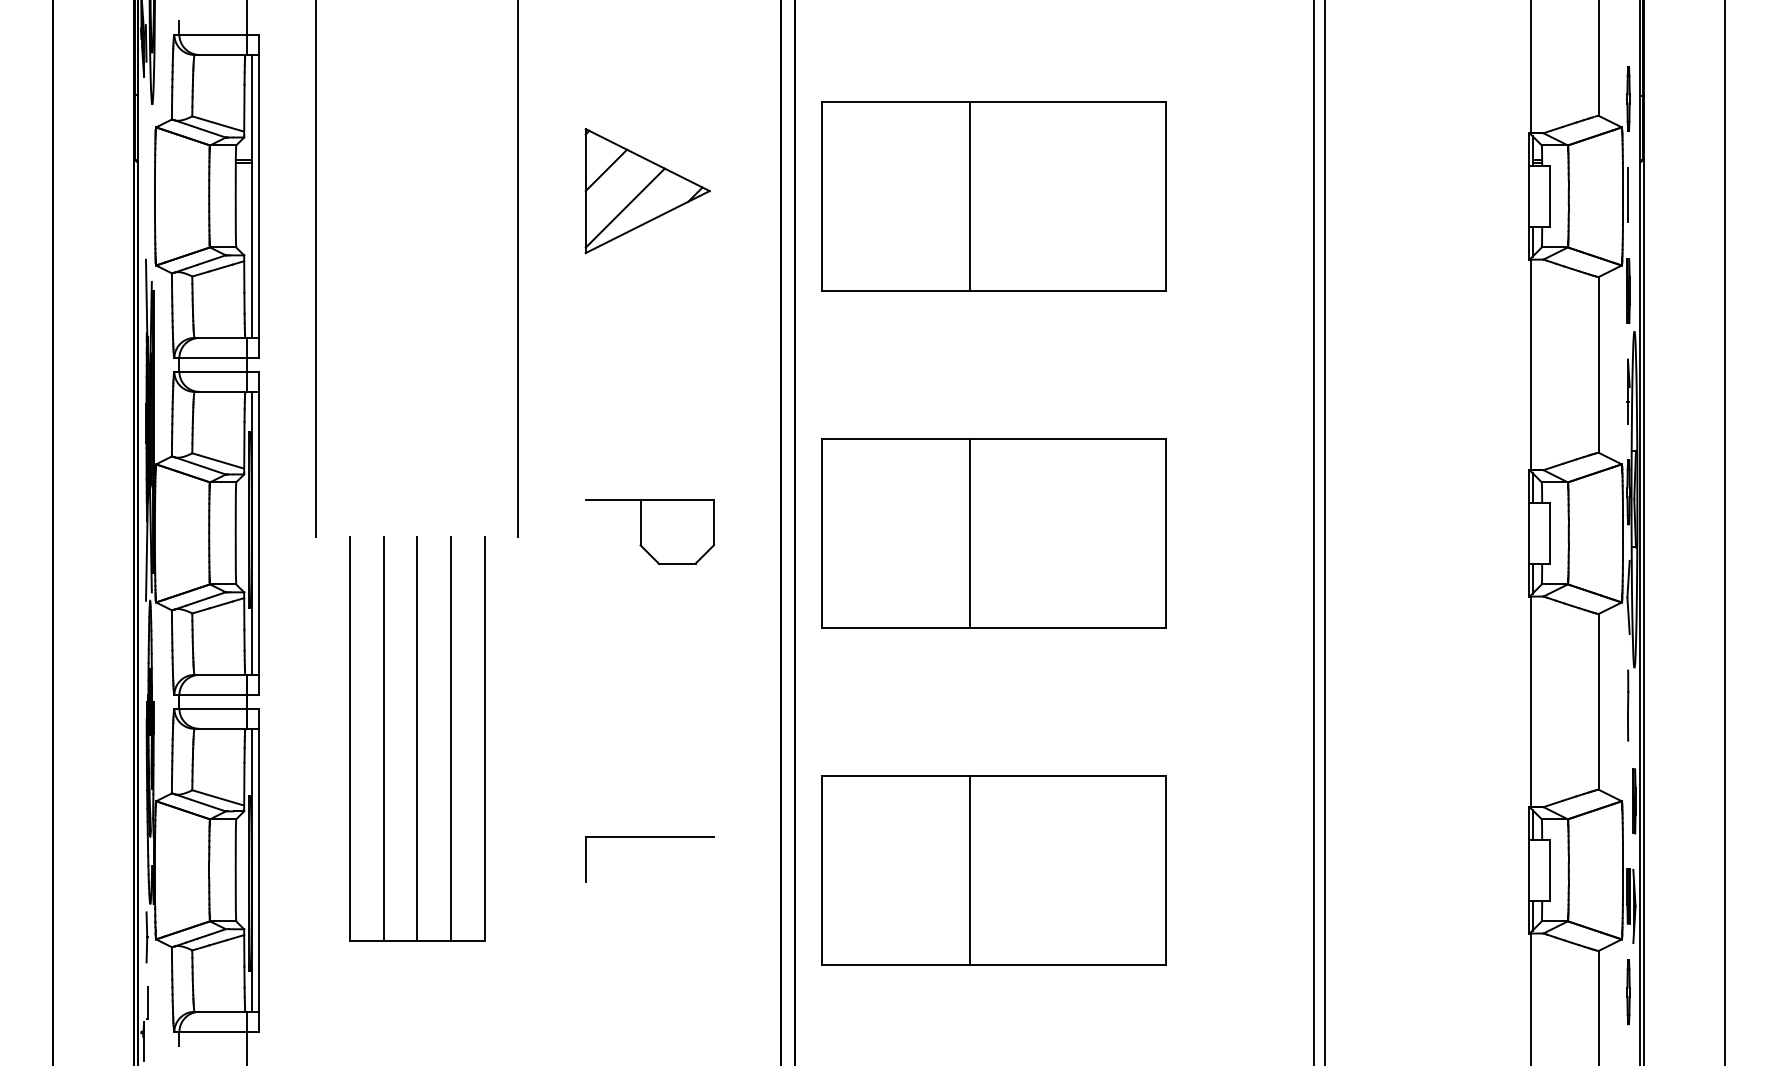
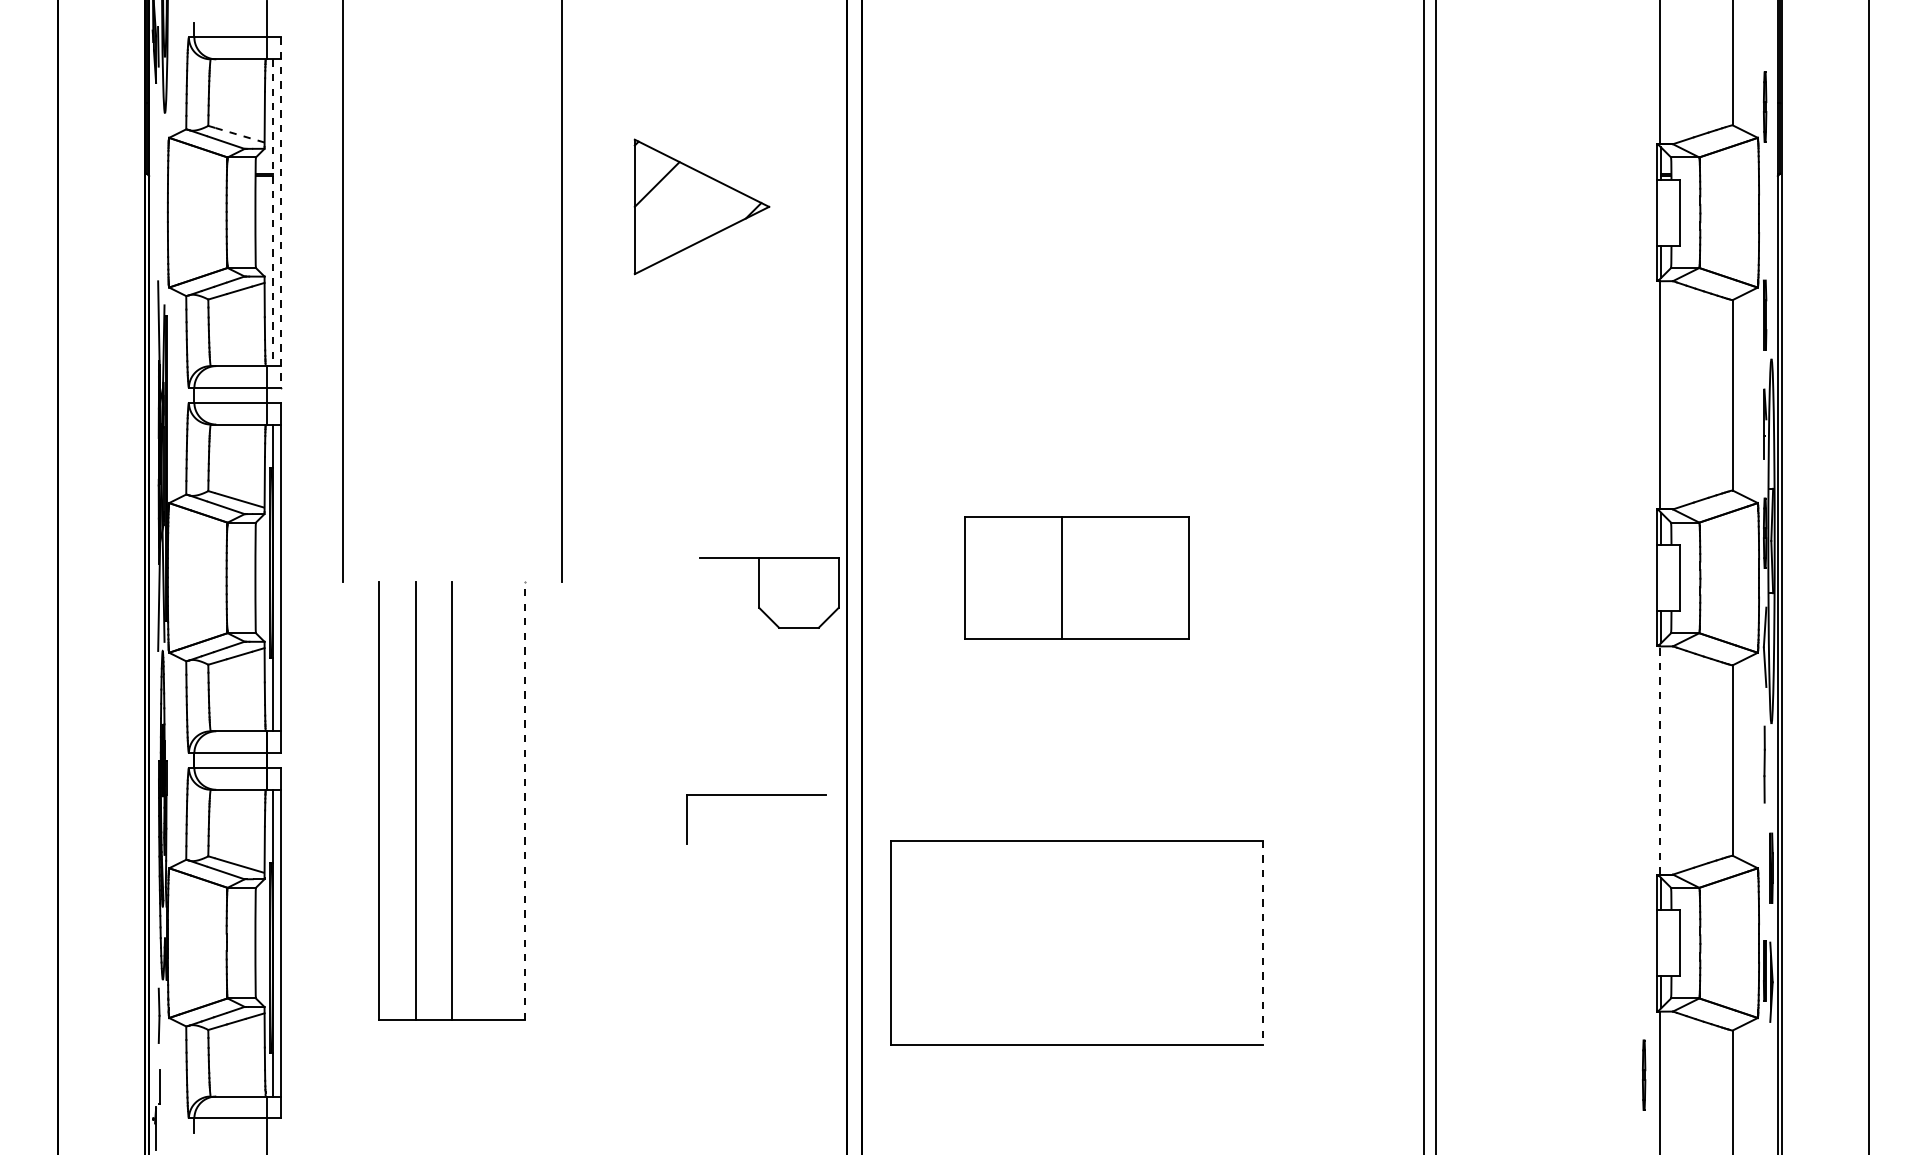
line: (221, 125) -> (239, 135), solid -> dashed
line: (1628, 194) -> (1764, 210), removed
part: (993, 196) -> (1076, 212), removed
line: (252, 197) -> (273, 213), solid -> dashed
line: (258, 197) -> (280, 213), solid -> dashed
line: (625, 208) -> (677, 225), removed
part: (650, 531) -> (769, 592), moved
part: (993, 533) -> (1076, 577), size x0.6
line: (1531, 701) -> (1659, 760), solid -> dashed
line: (450, 738) -> (488, 800), removed
line: (484, 738) -> (525, 800), solid -> dashed
part: (650, 837) -> (756, 795), moved
line: (970, 869) -> (1051, 942), removed
line: (1165, 870) -> (1263, 943), solid -> dashed
line: (1628, 991) -> (1644, 1074), moved

